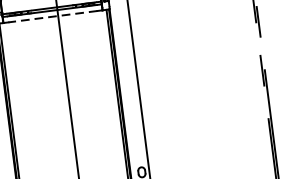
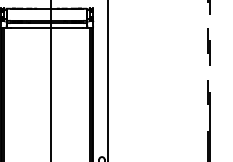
line: (52, 16) -> (46, 27), dashed -> solid

